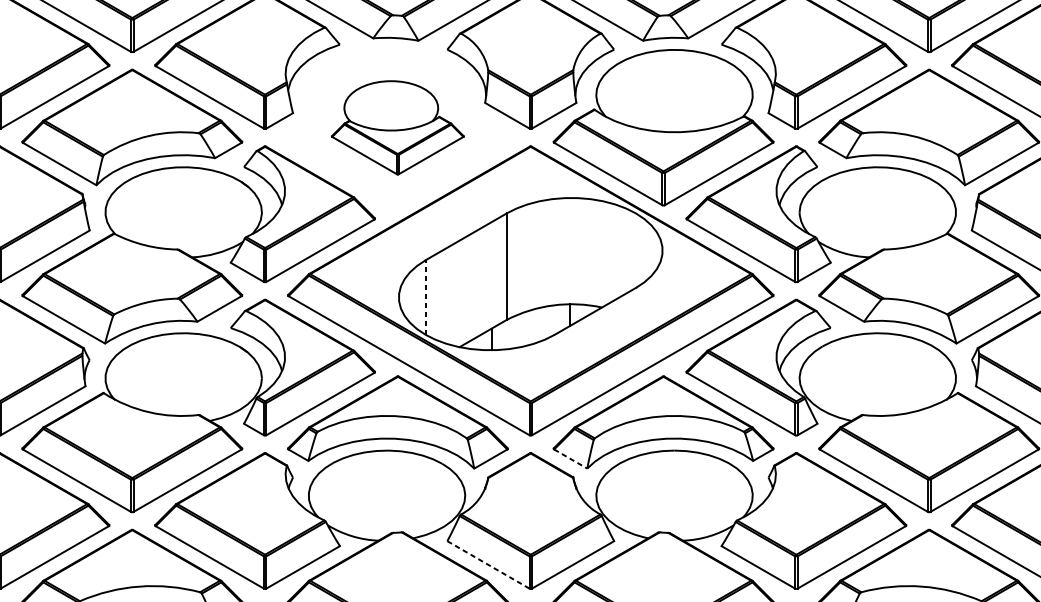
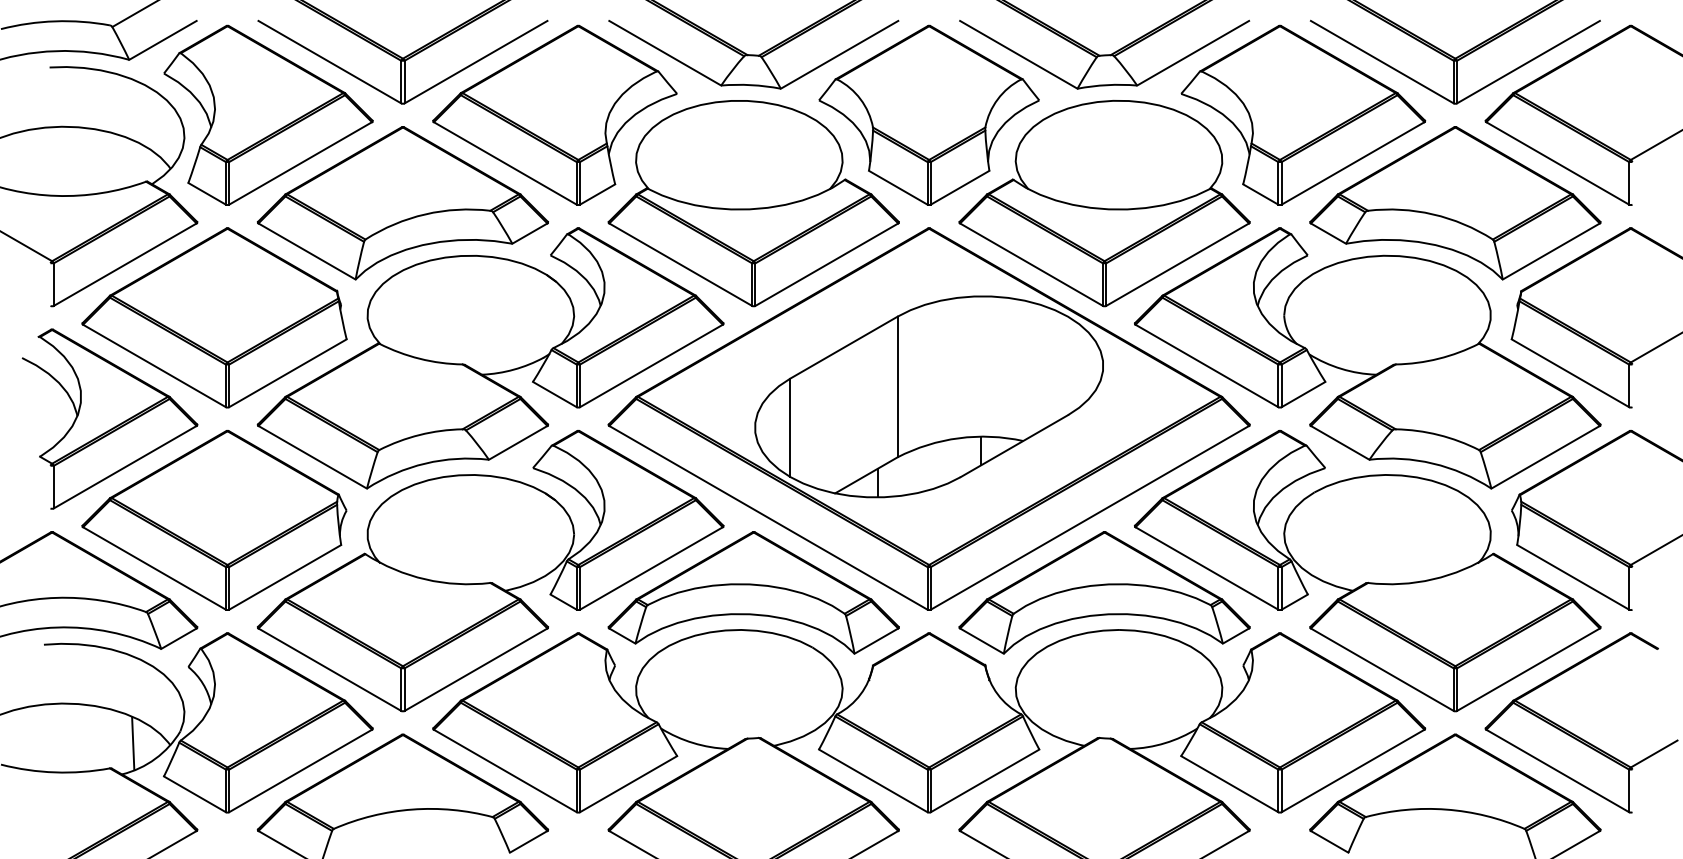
part: (397, 127) -> (753, 203), size x1.67
line: (425, 297) -> (790, 427), dashed -> solid
line: (571, 459) -> (982, 641), dashed -> solid
line: (488, 564) -> (873, 780), dashed -> solid

